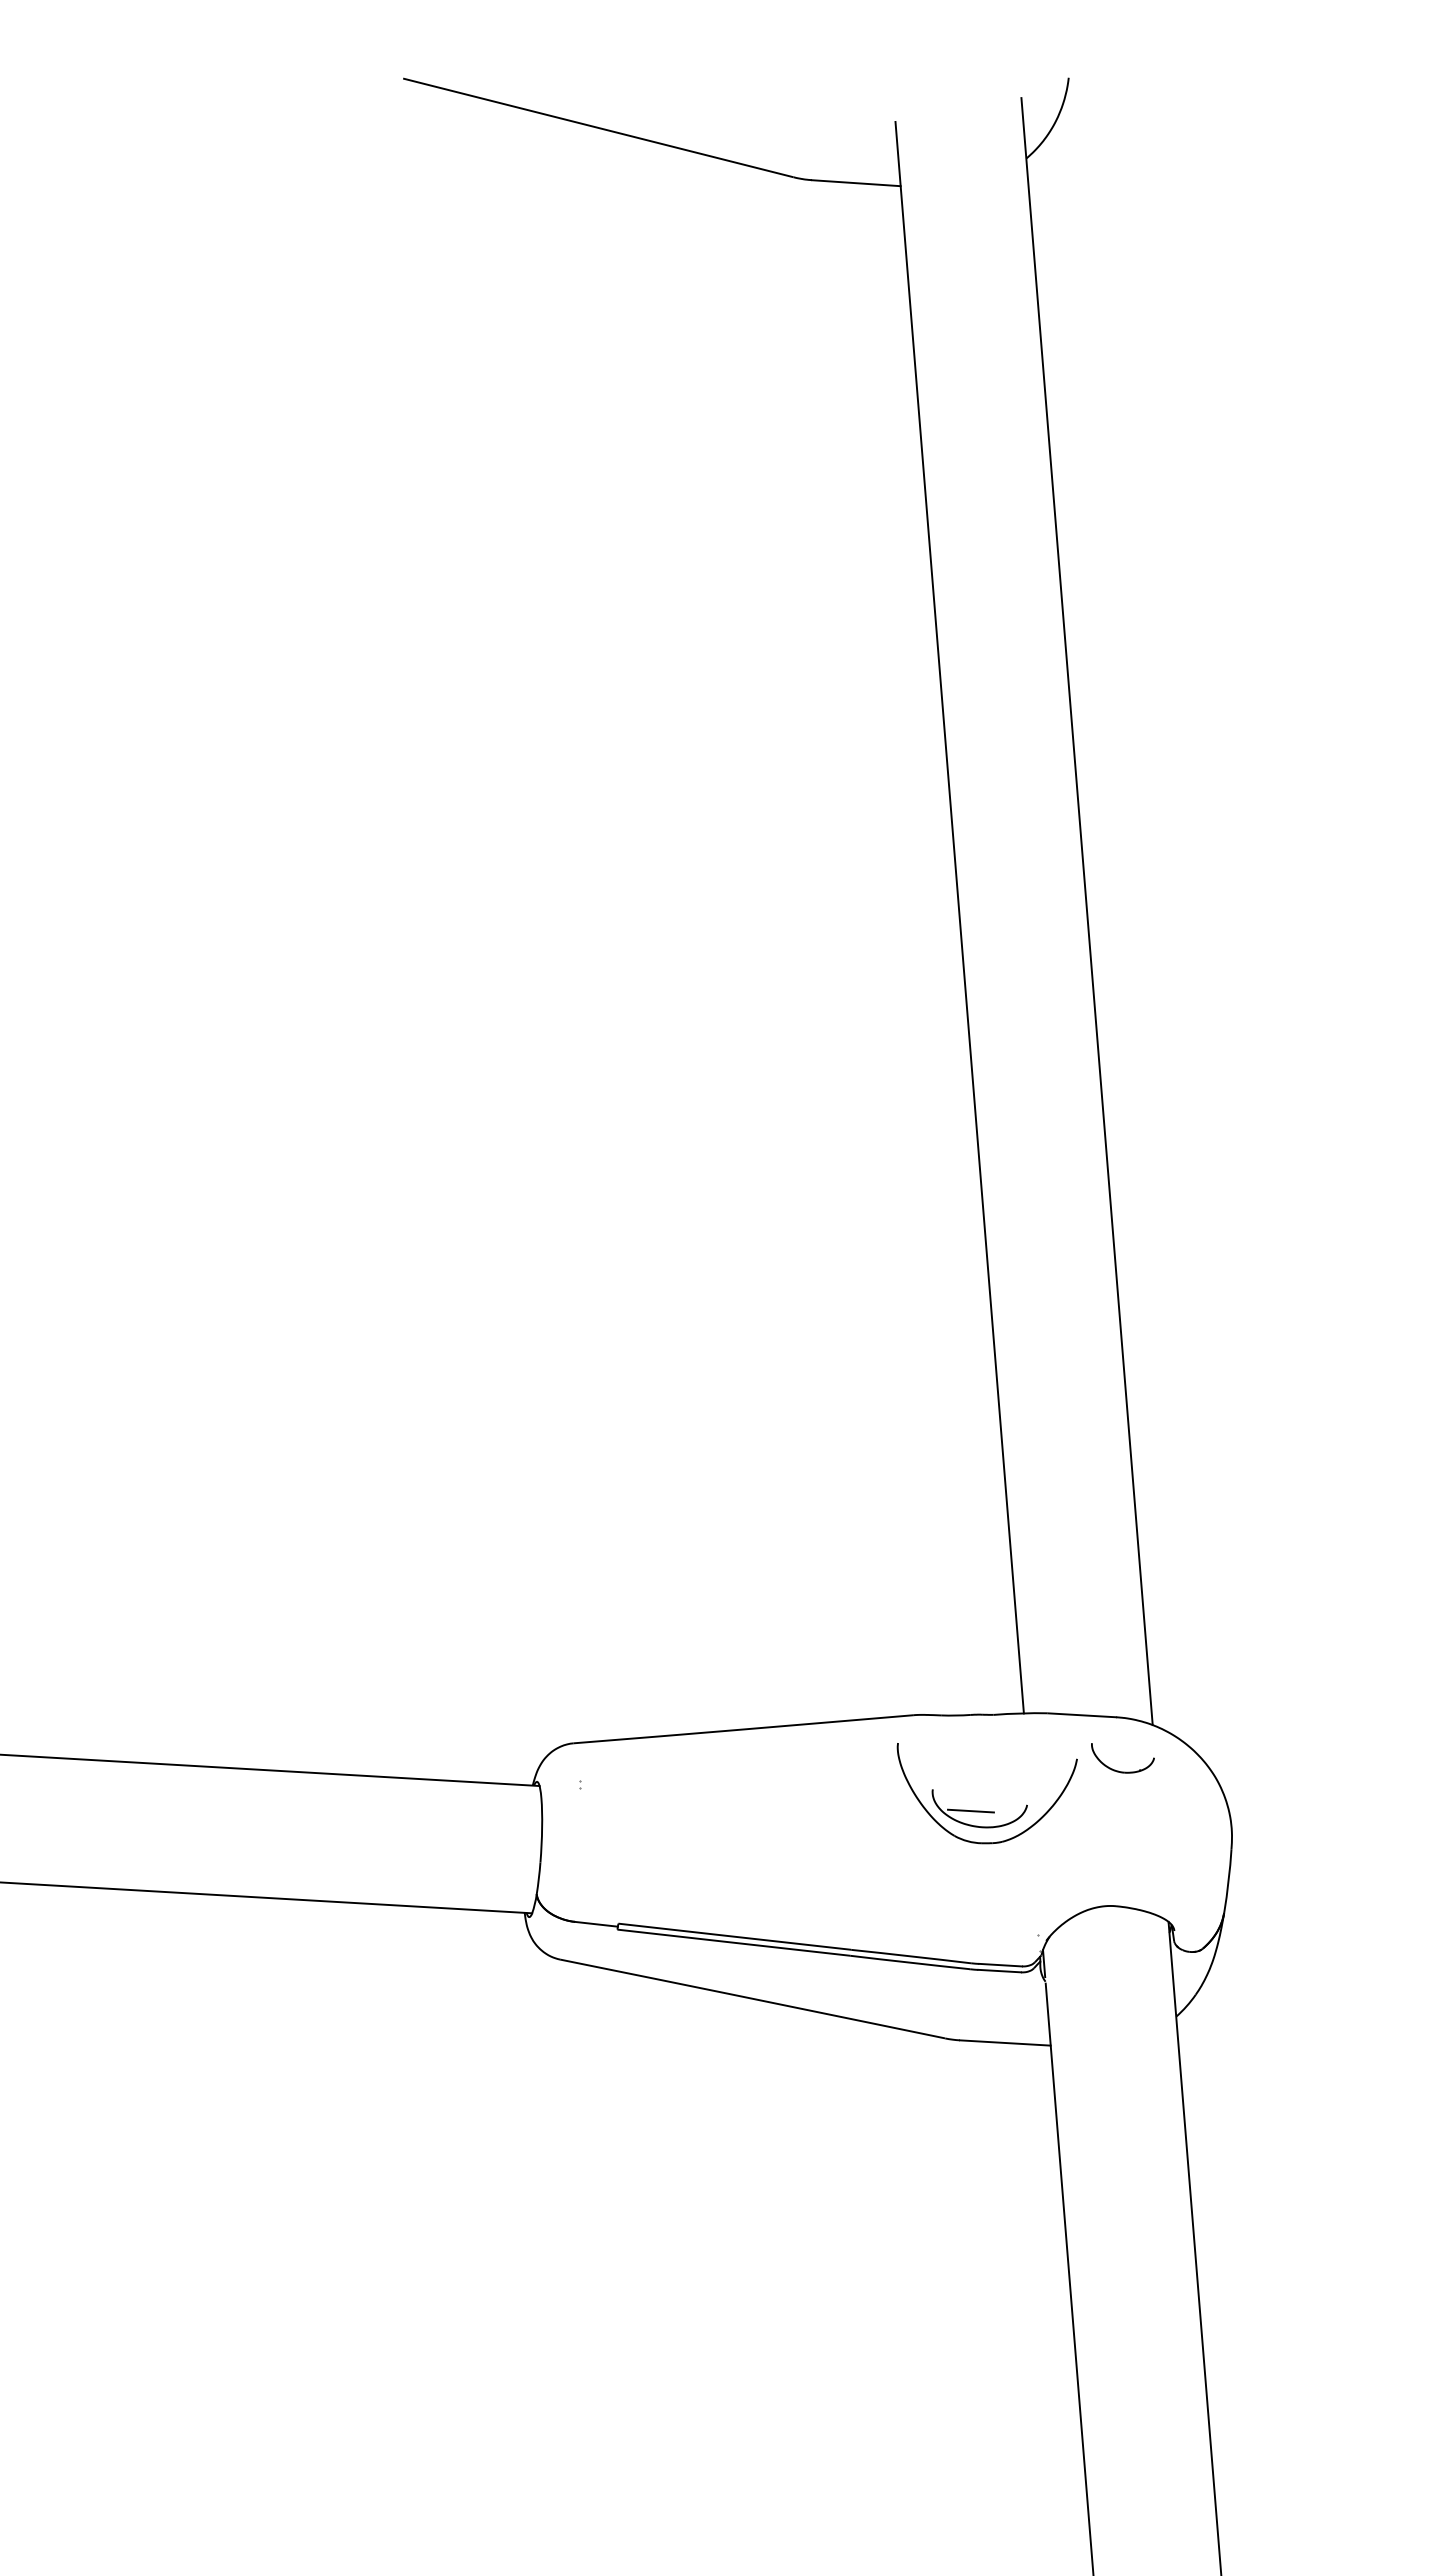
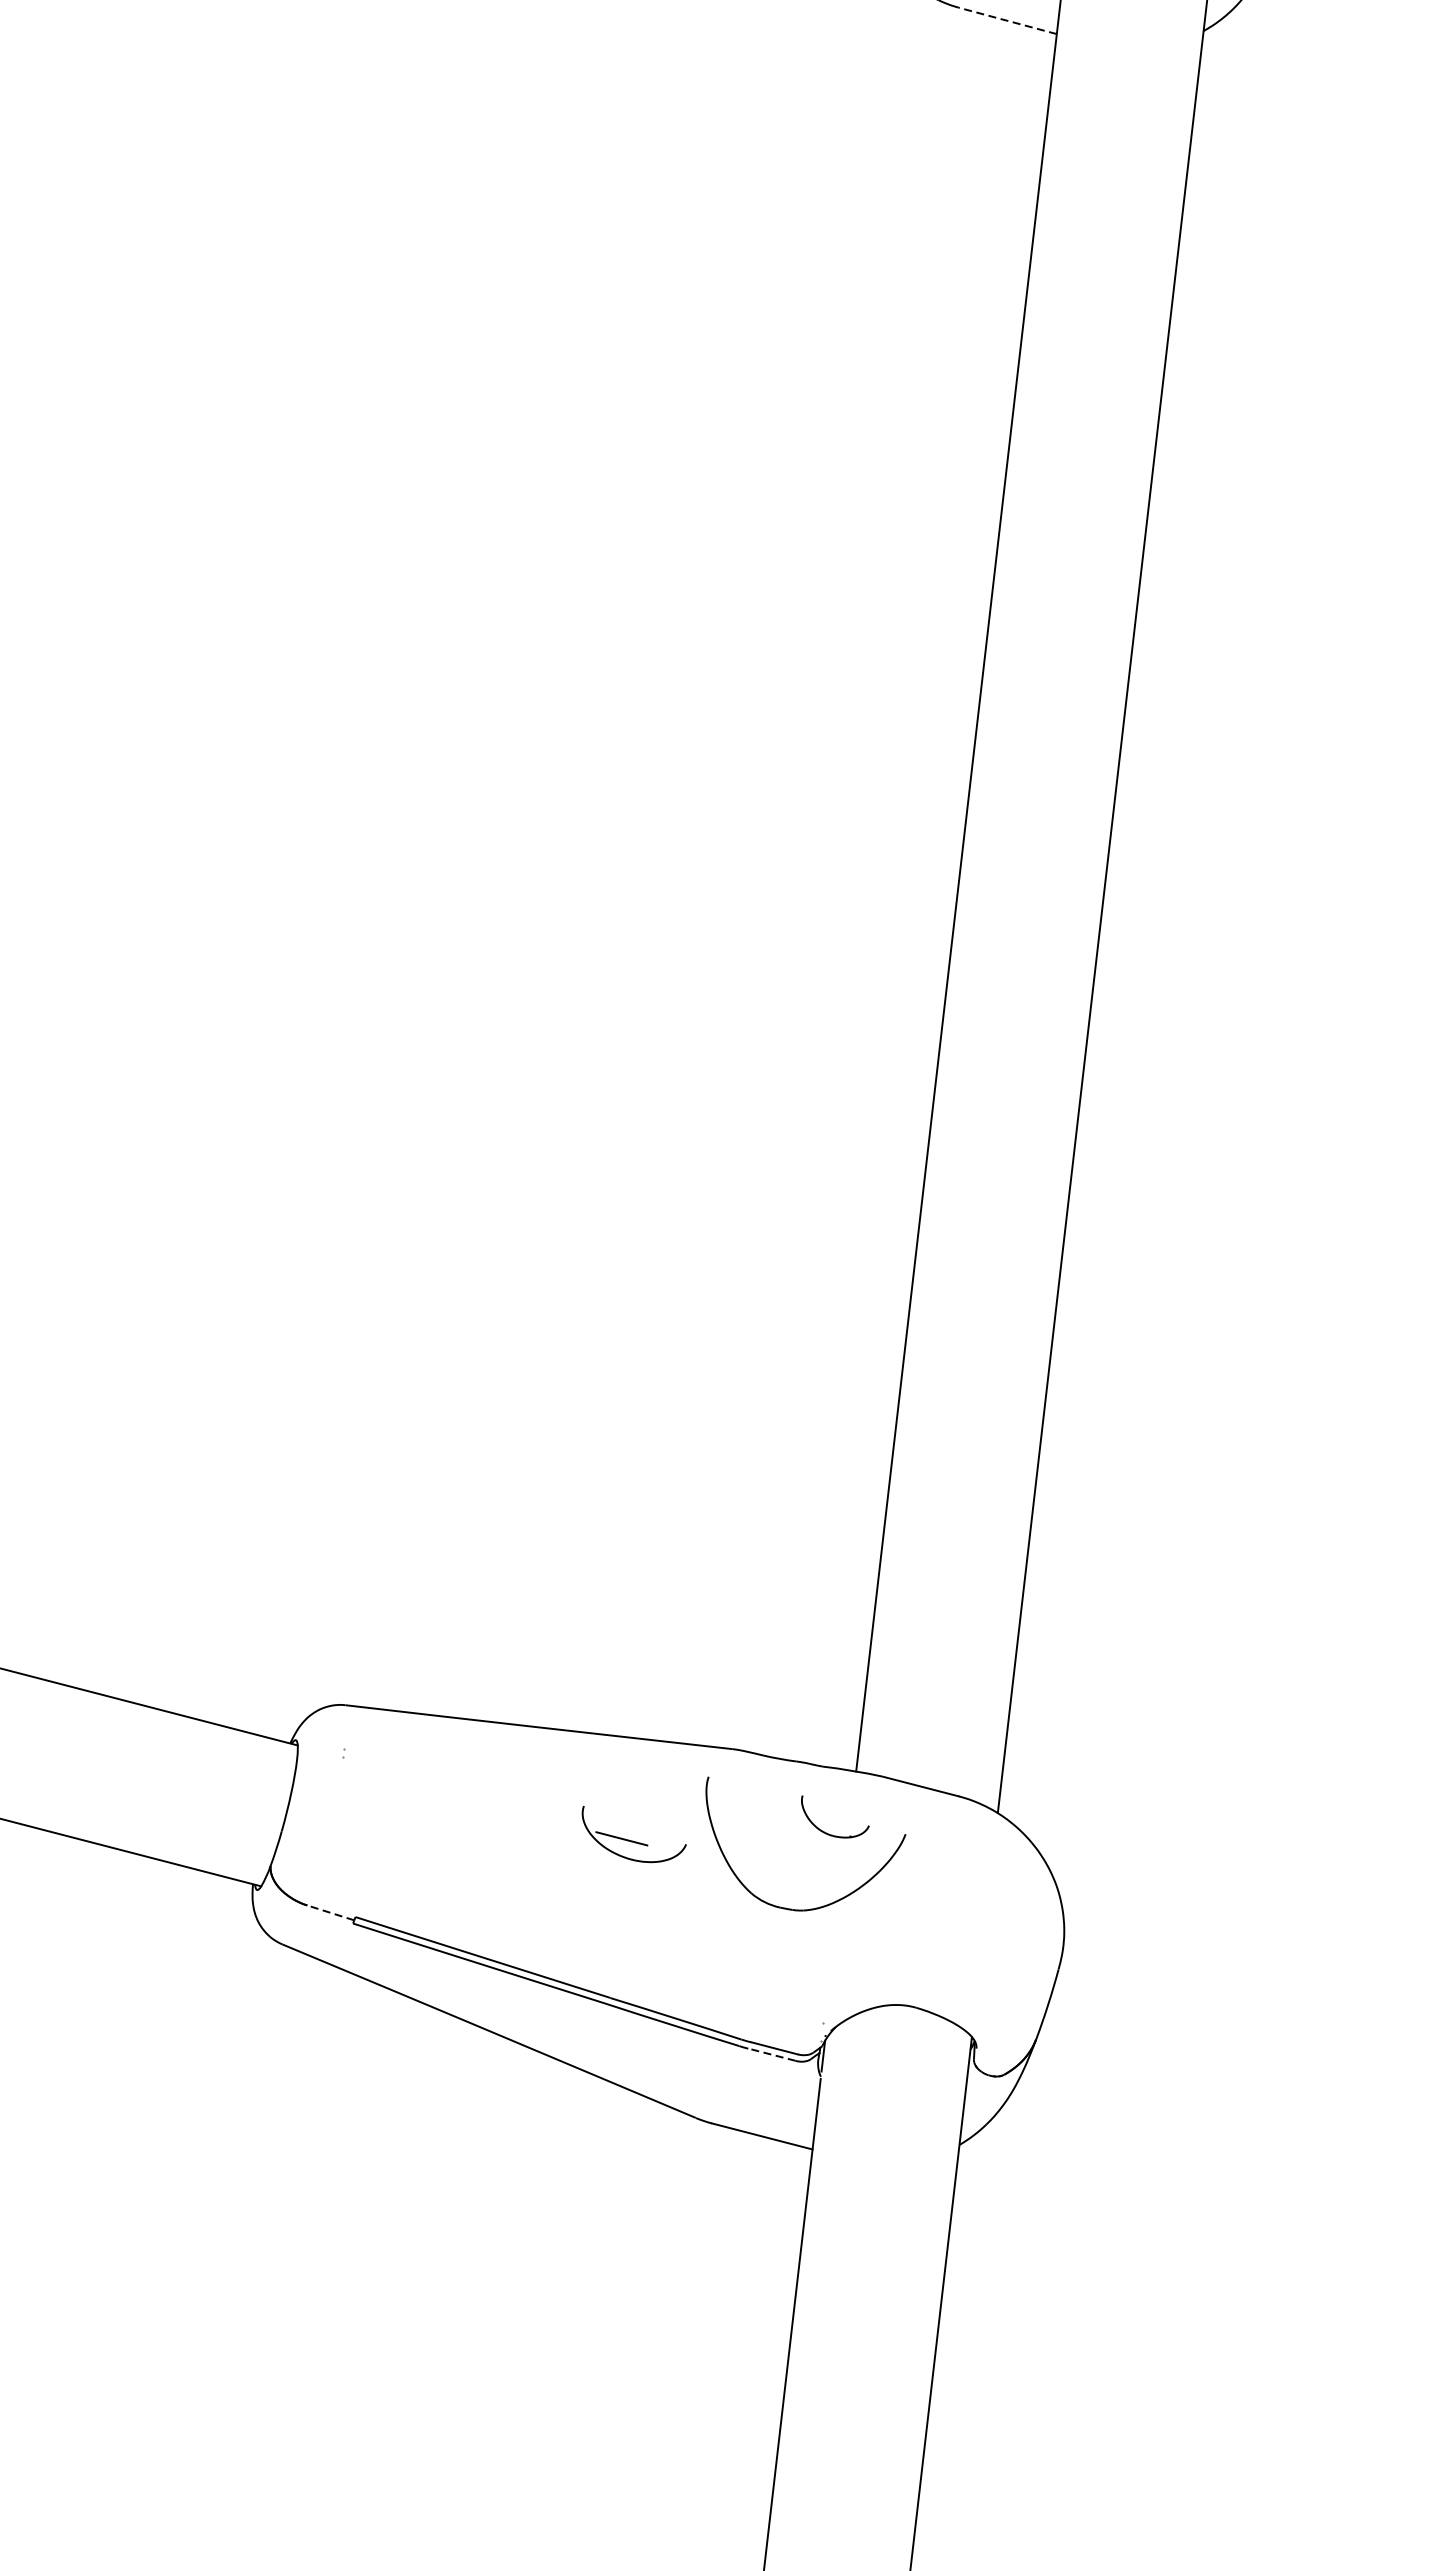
line: (856, 183) -> (1007, 21), solid -> dashed
part: (1118, 1770) -> (826, 1832), moved
part: (979, 1808) -> (631, 1837), moved
line: (596, 1924) -> (330, 1913), solid -> dashed
line: (999, 1971) -> (771, 2055), solid -> dashed

